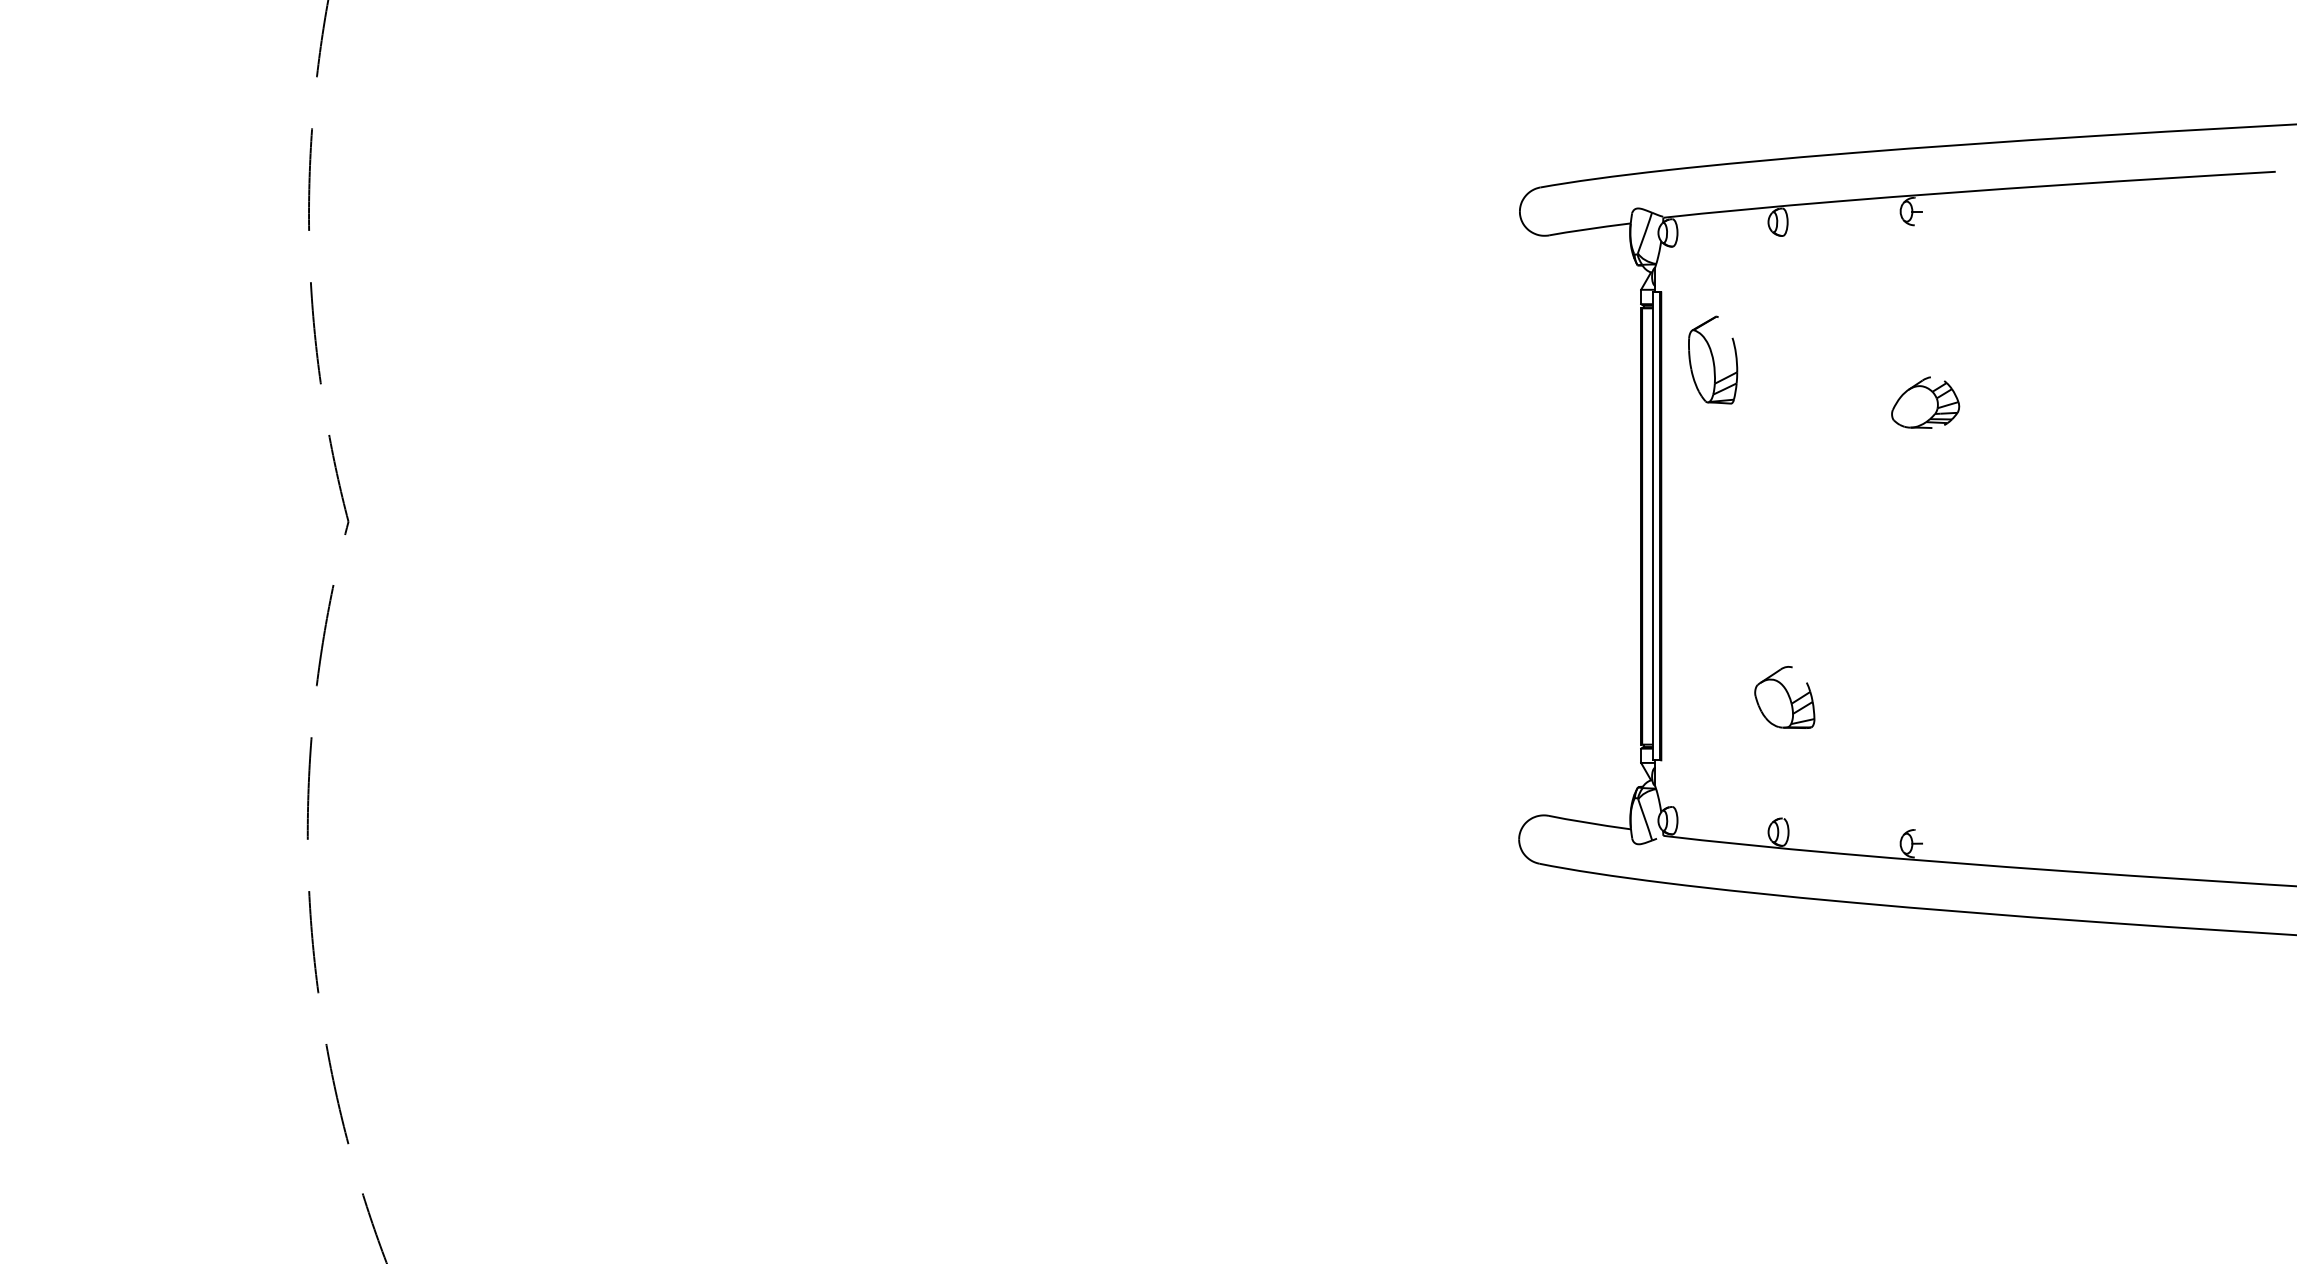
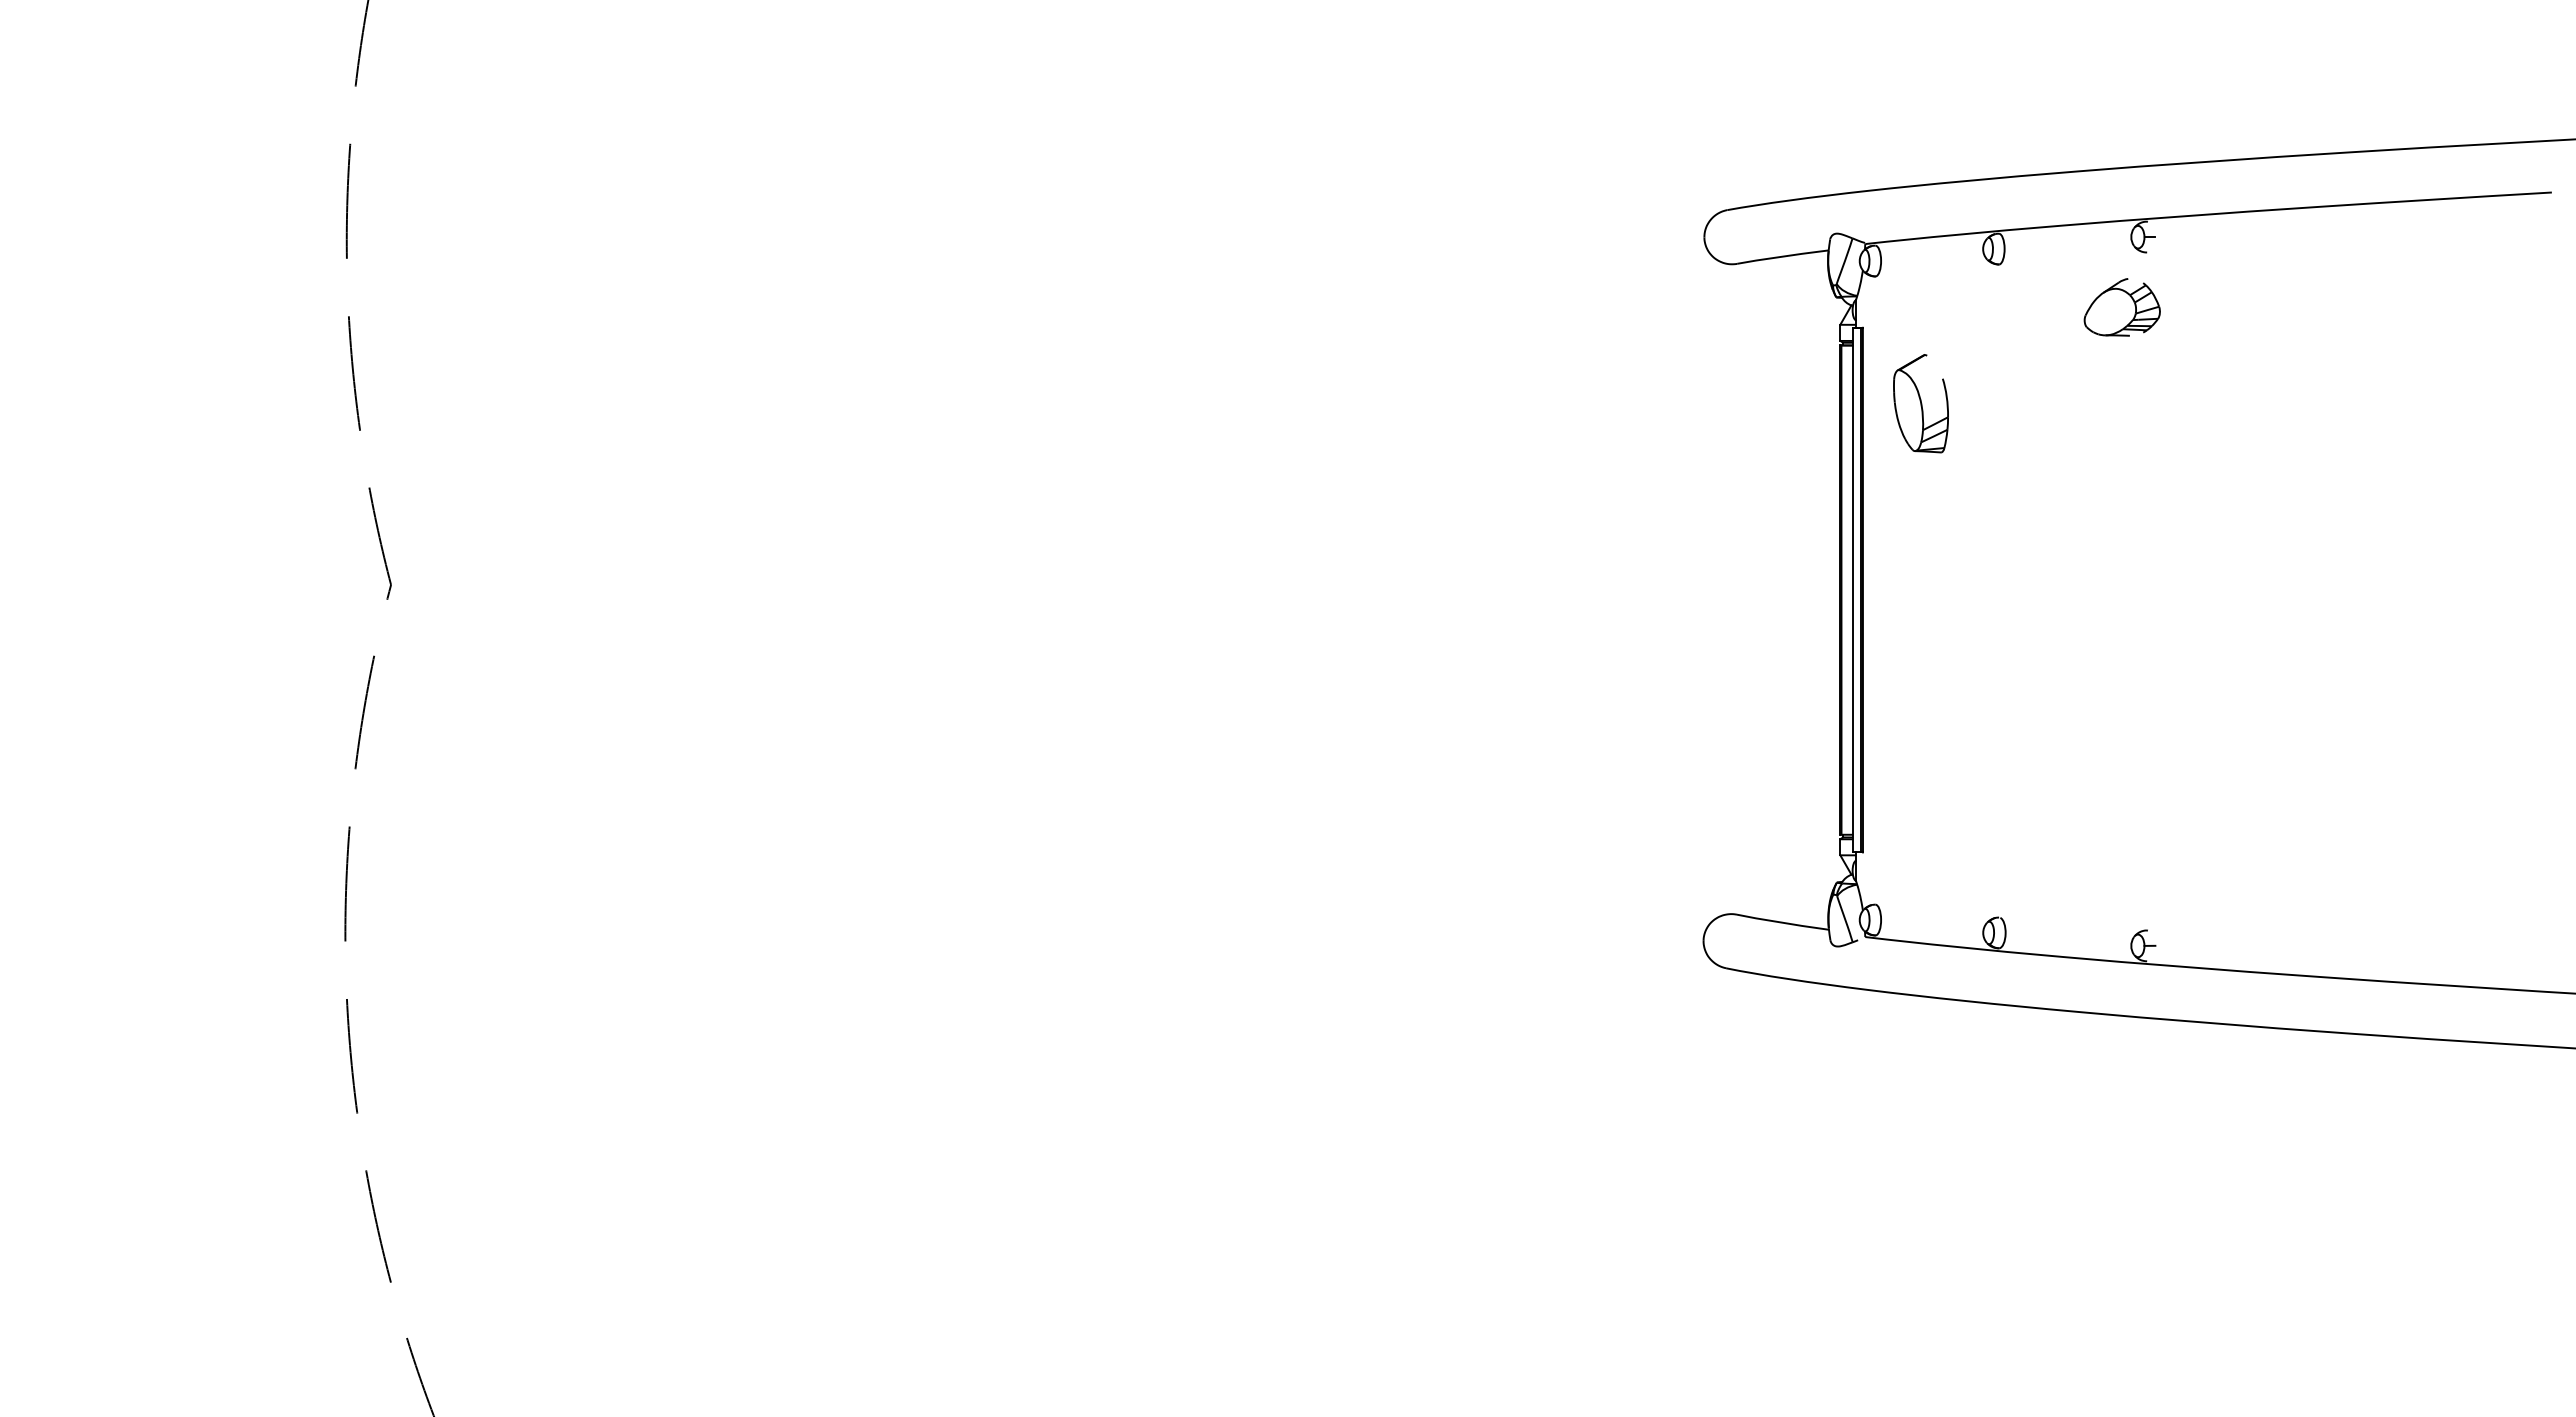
part: (1924, 402) -> (2121, 307), moved
part: (1784, 697) -> (2001, 781), removed

